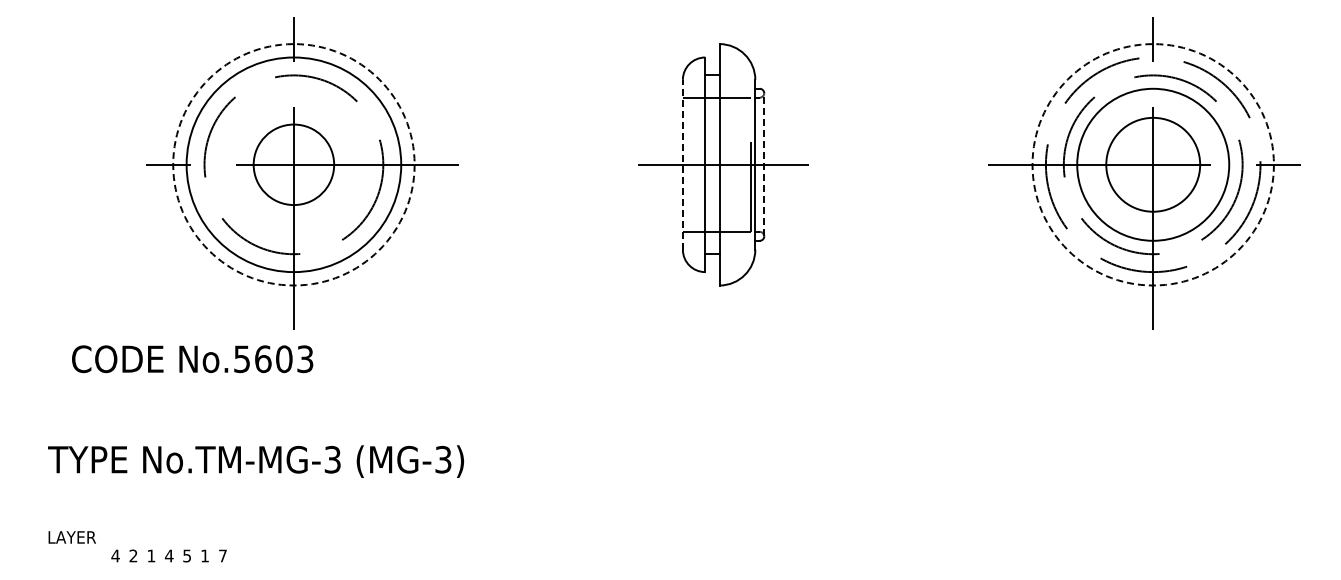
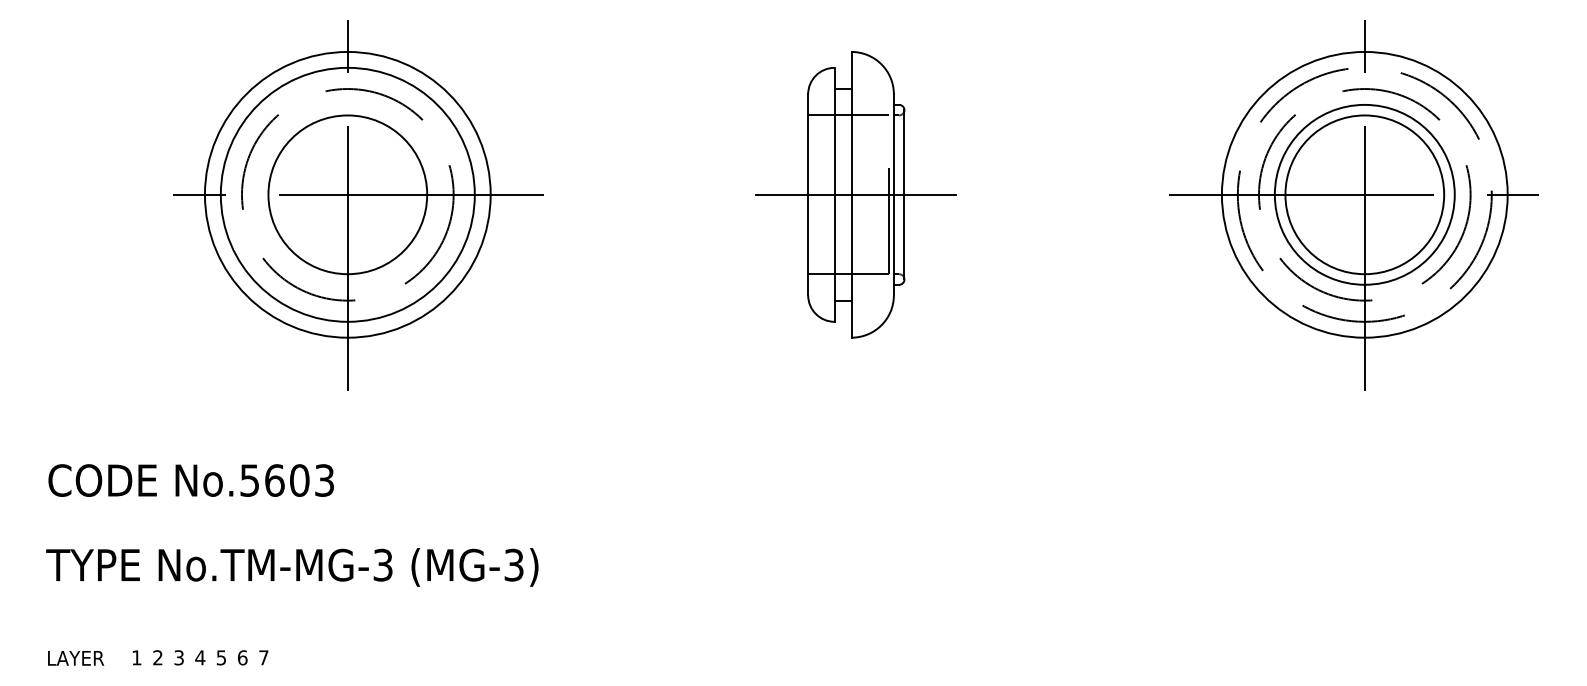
circle: (293, 164) -> (347, 194), dashed -> solid
circle: (293, 164) -> (347, 194), size x1.67
line: (682, 164) -> (807, 194), dashed -> solid
line: (764, 164) -> (904, 194), dashed -> solid
circle: (1152, 164) -> (1363, 194), dashed -> solid
circle: (1153, 164) -> (1365, 194), size x1.43
text: (192, 359) -> (191, 480), moved
text: (255, 461) -> (291, 567), moved
text: (71, 537) -> (75, 658), moved
text: (115, 555) -> (136, 657), 4 -> 1
text: (151, 555) -> (179, 657), 1 -> 3
text: (205, 555) -> (243, 657), 1 -> 6

